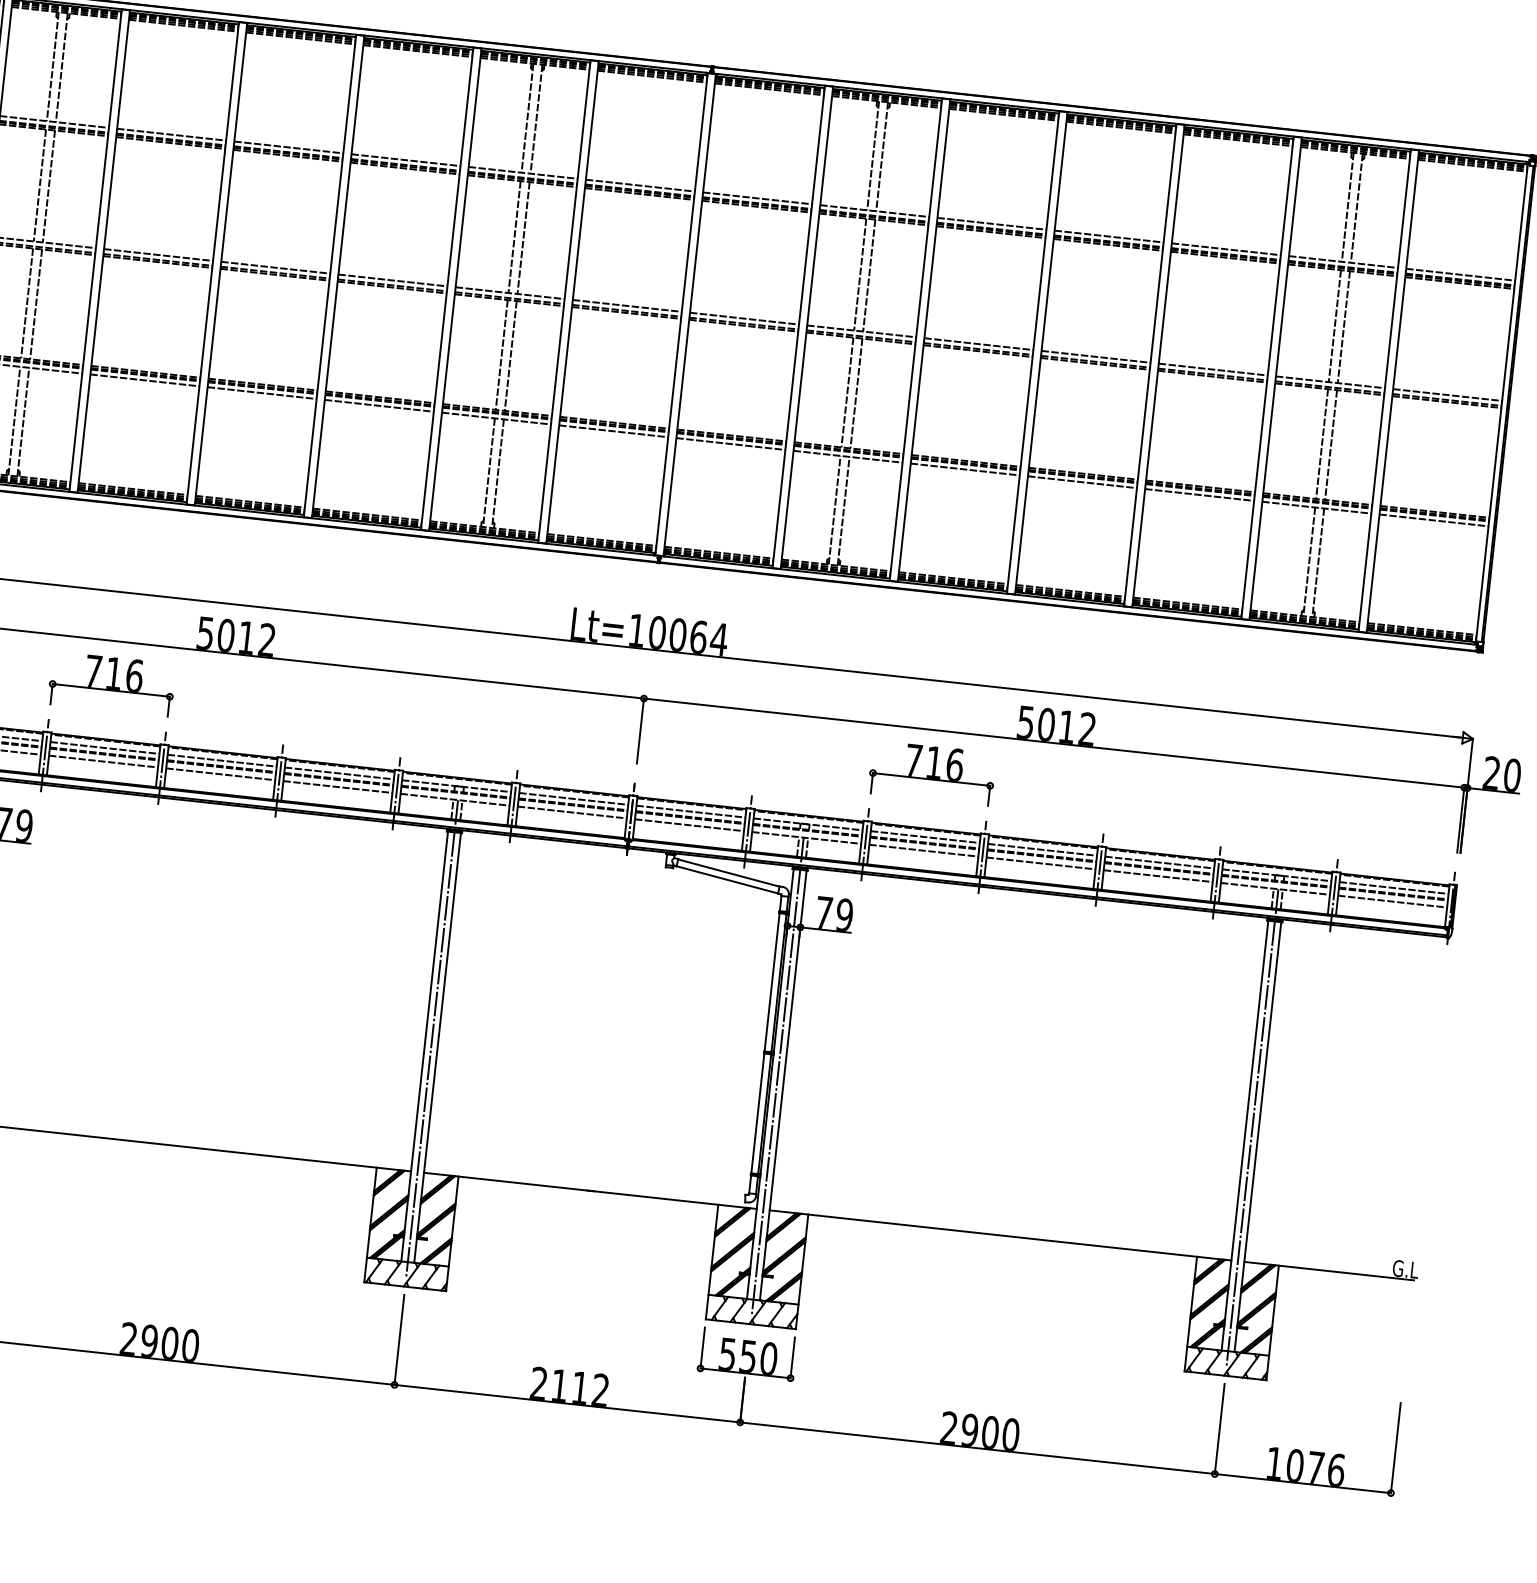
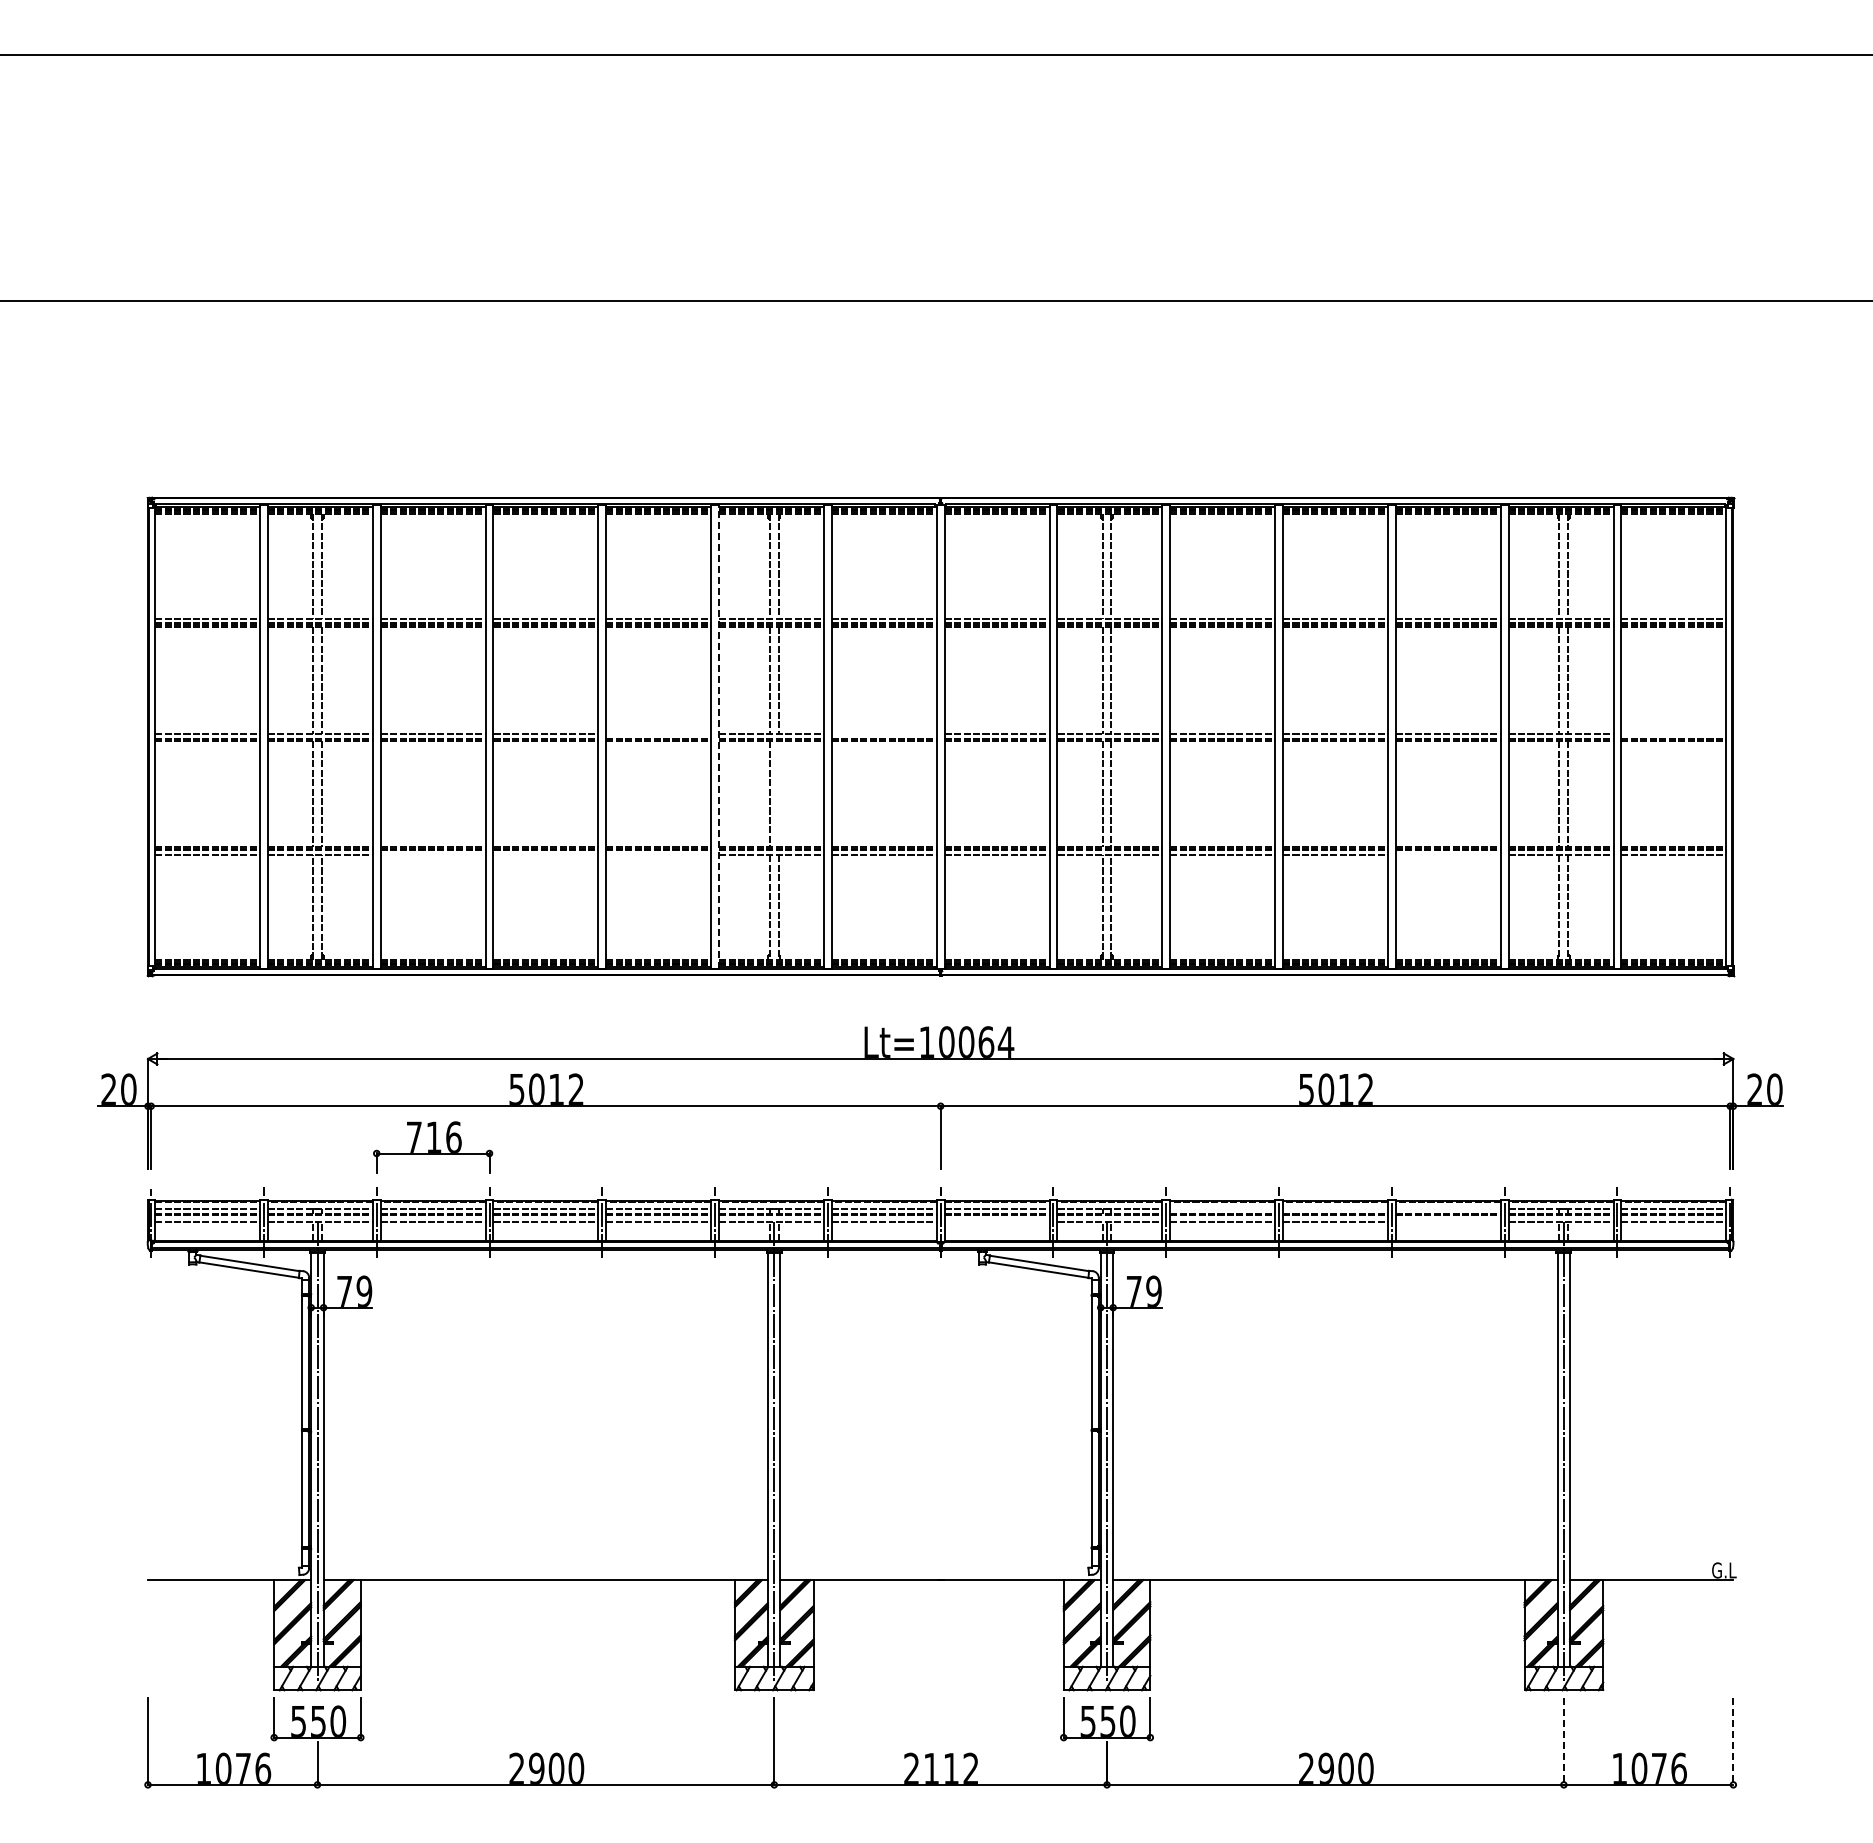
line: (392, 280) -> (658, 734), removed
line: (455, 289) -> (719, 736), solid -> dashed
line: (626, 305) -> (883, 734), removed
line: (510, 355) -> (778, 793), removed
line: (144, 380) -> (432, 855), removed
line: (261, 393) -> (545, 855), removed
line: (1447, 395) -> (1673, 734), removed
line: (379, 406) -> (658, 855), removed
line: (1198, 495) -> (1447, 855), removed
part: (932, 773) -> (1222, 1147), removed
line: (688, 825) -> (996, 1222), removed
line: (925, 836) -> (1222, 1208), removed
line: (1042, 849) -> (1335, 1208), removed
line: (1158, 862) -> (1447, 1208), removed
line: (1157, 876) -> (1447, 1222), removed
line: (1219, 1429) -> (1563, 1742), solid -> dashed
line: (1395, 1449) -> (1733, 1742), solid -> dashed

